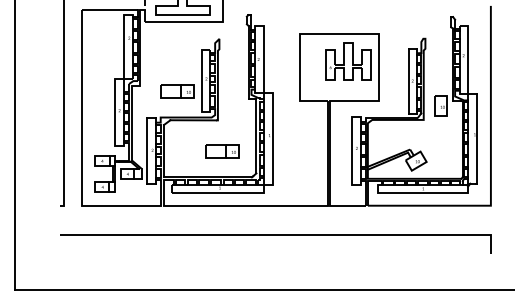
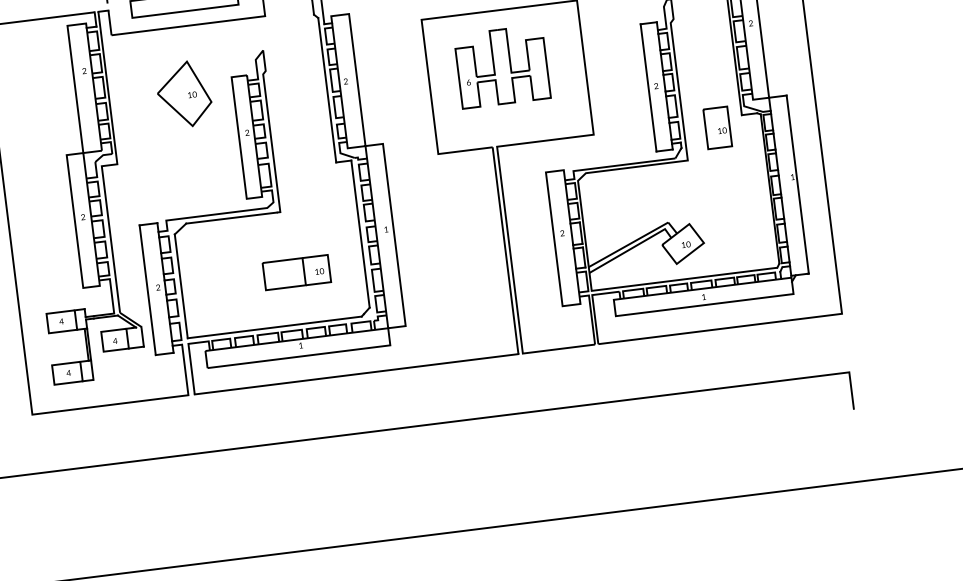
part: (177, 55) -> (184, 93), added
part: (348, 61) -> (502, 66), moved
part: (177, 91) -> (193, 164), removed

